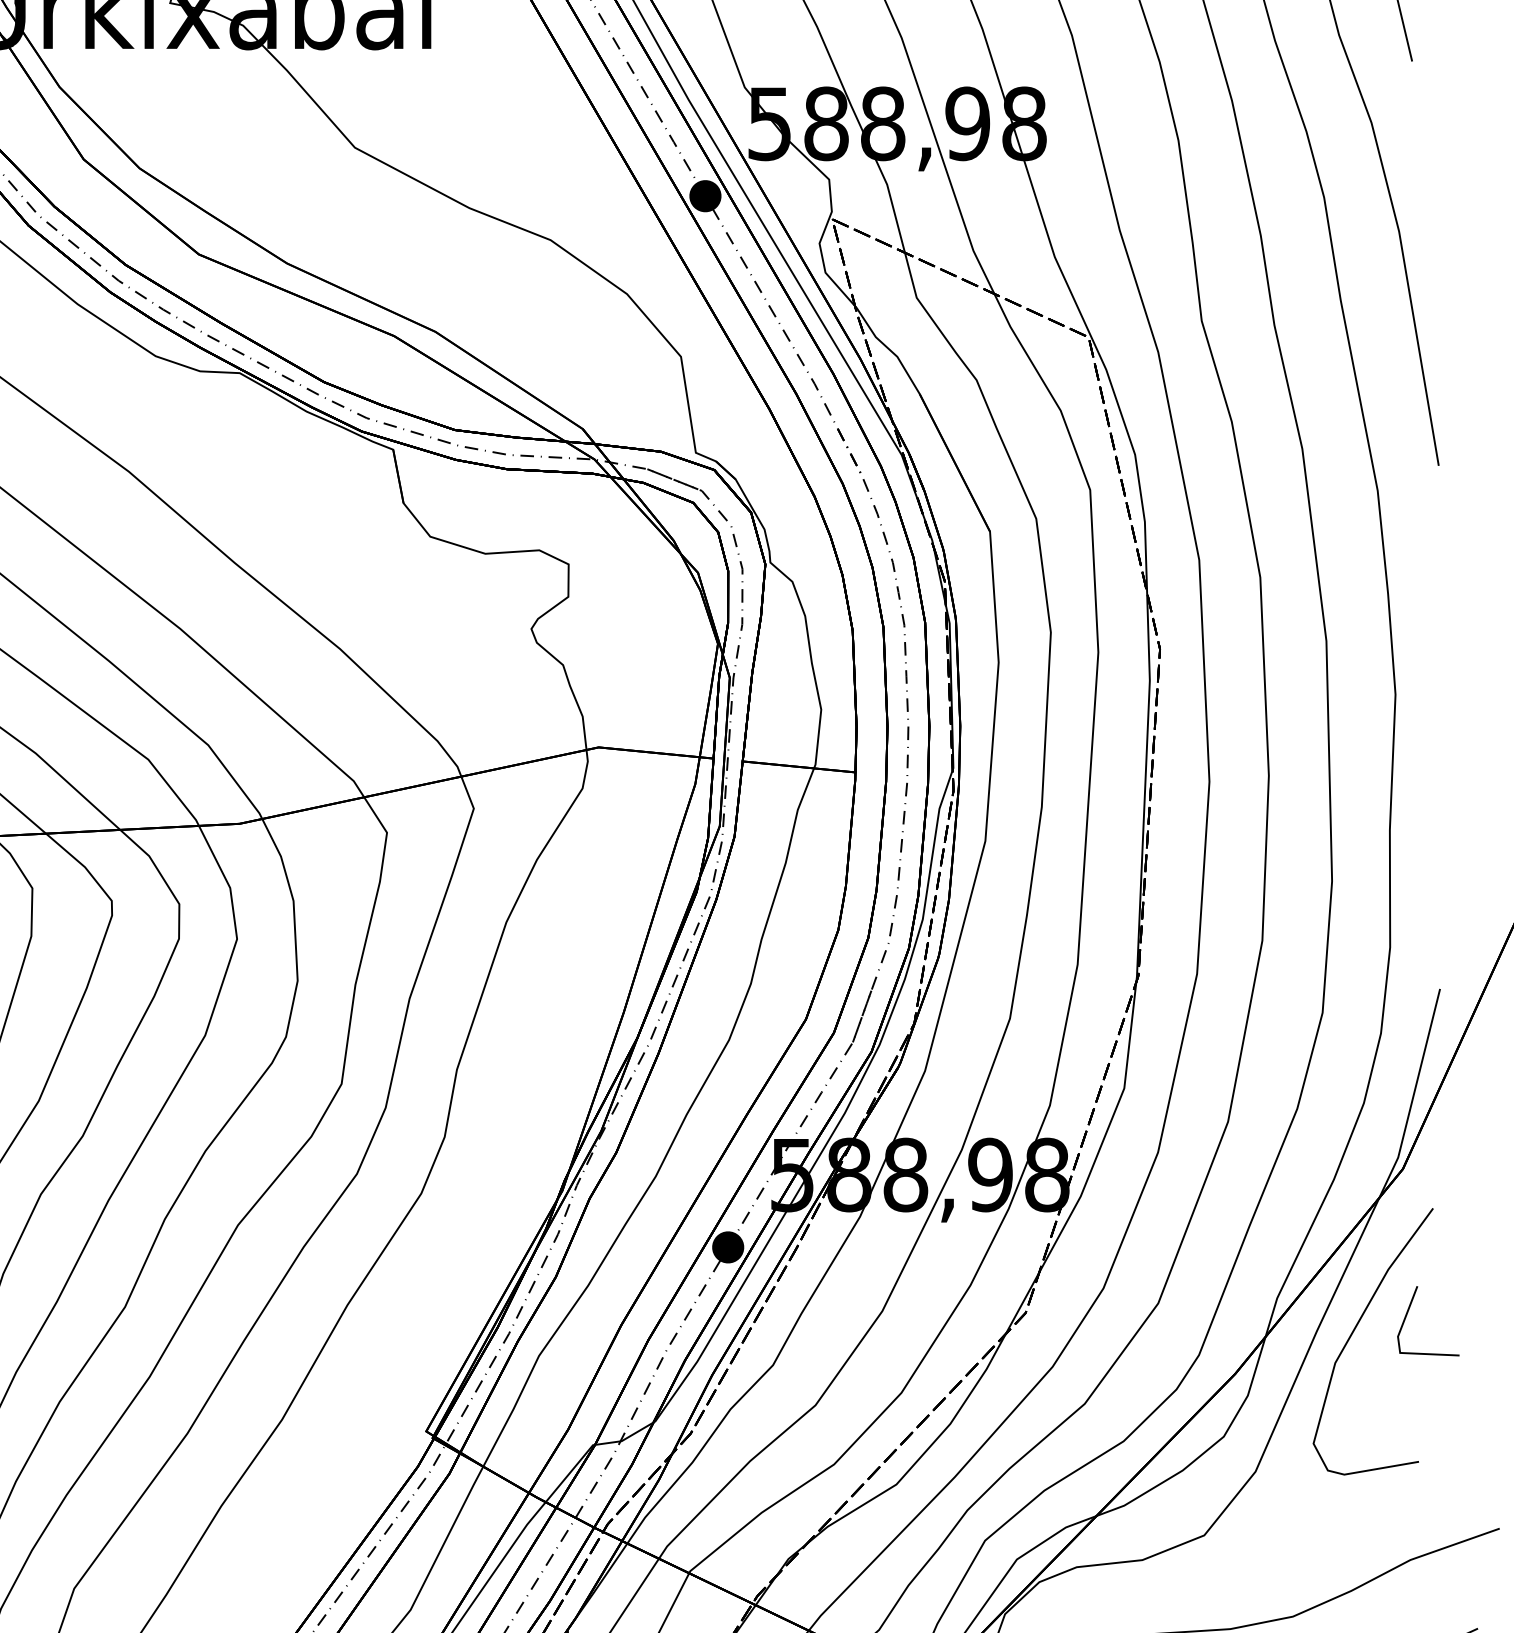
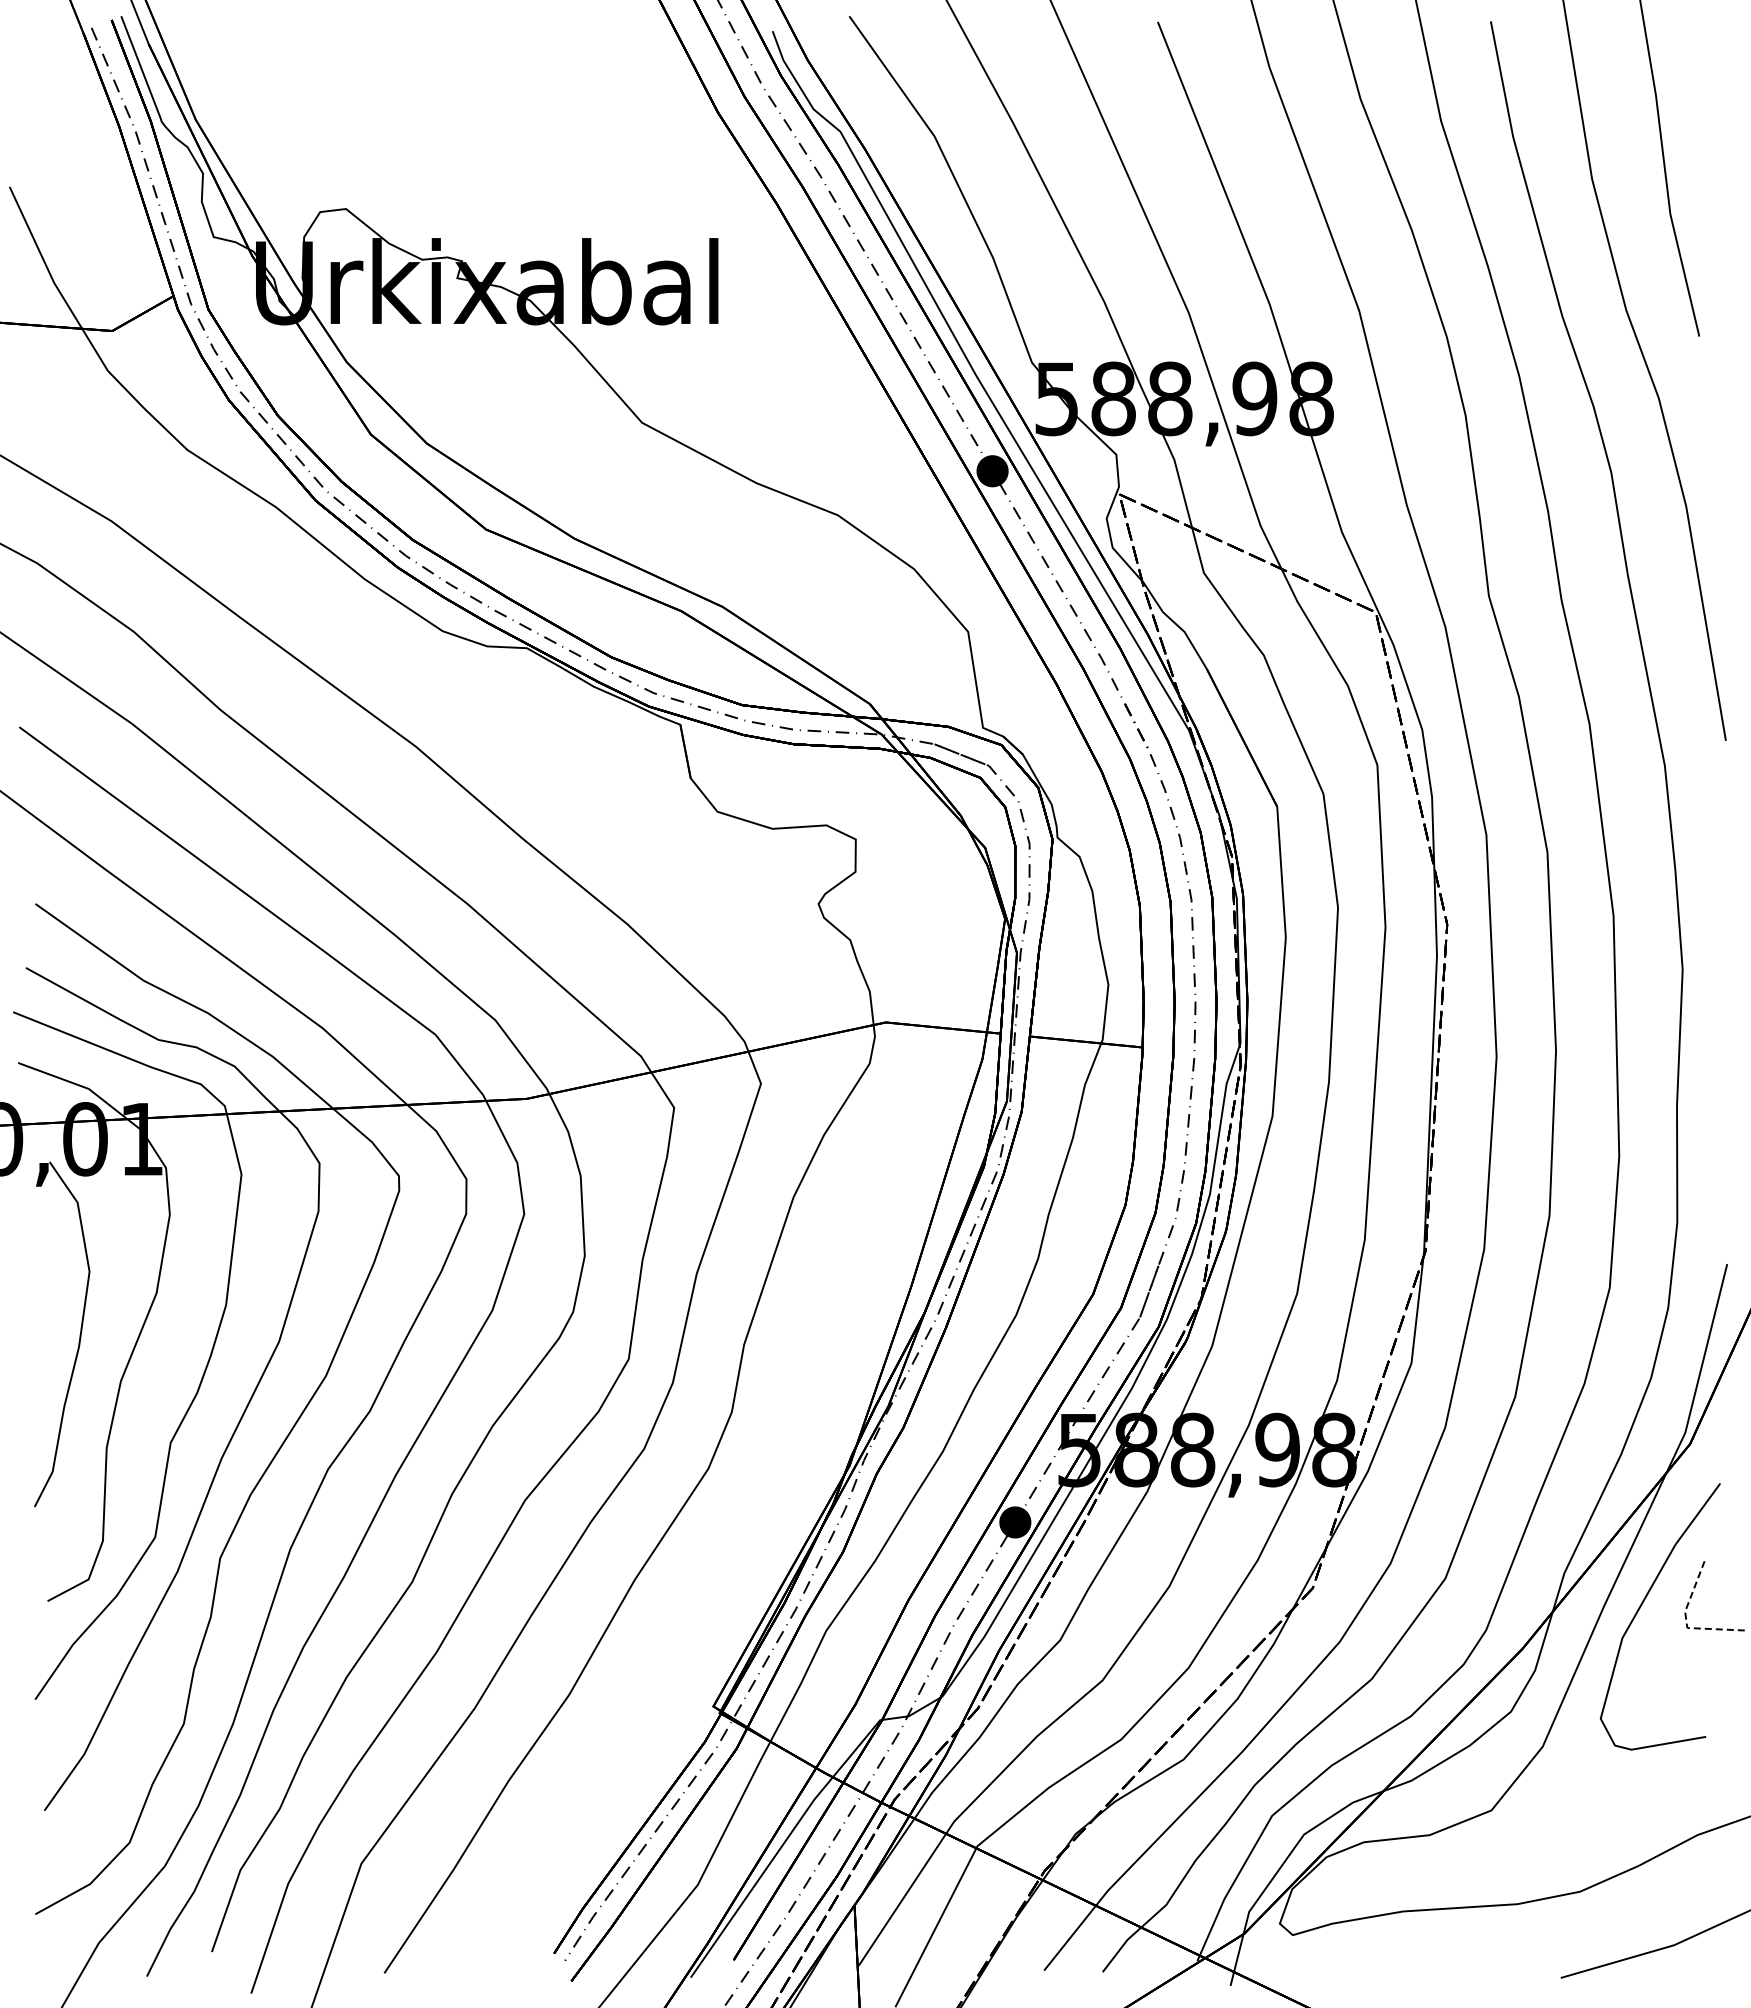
line: (1399, 1347) -> (1686, 1622), solid -> dashed

